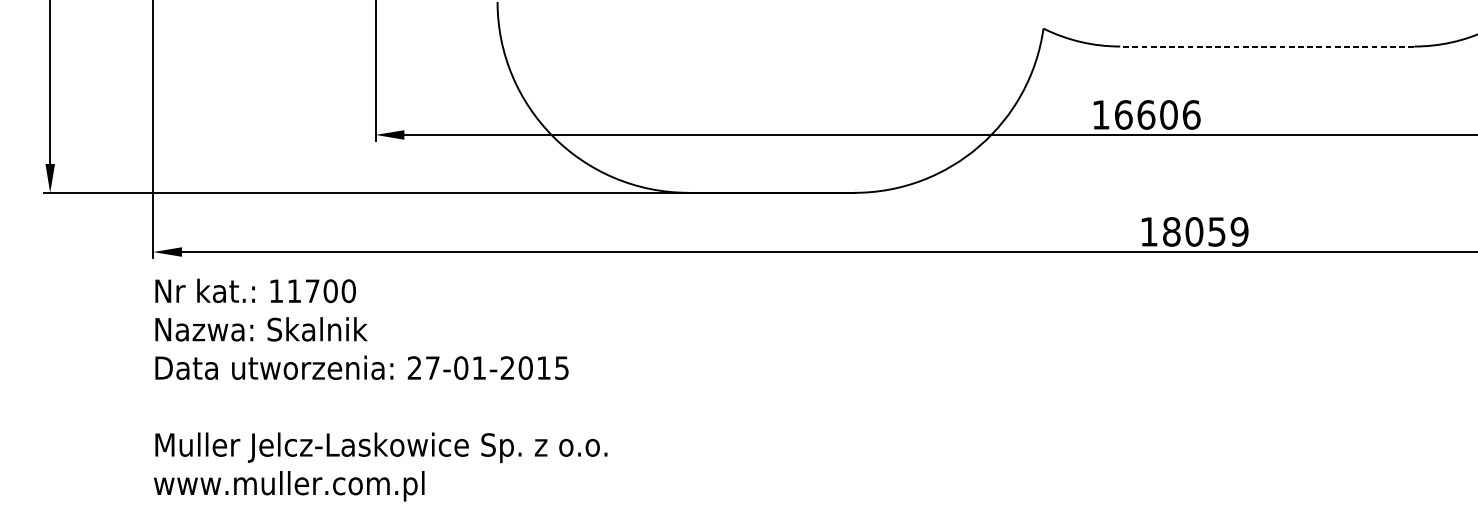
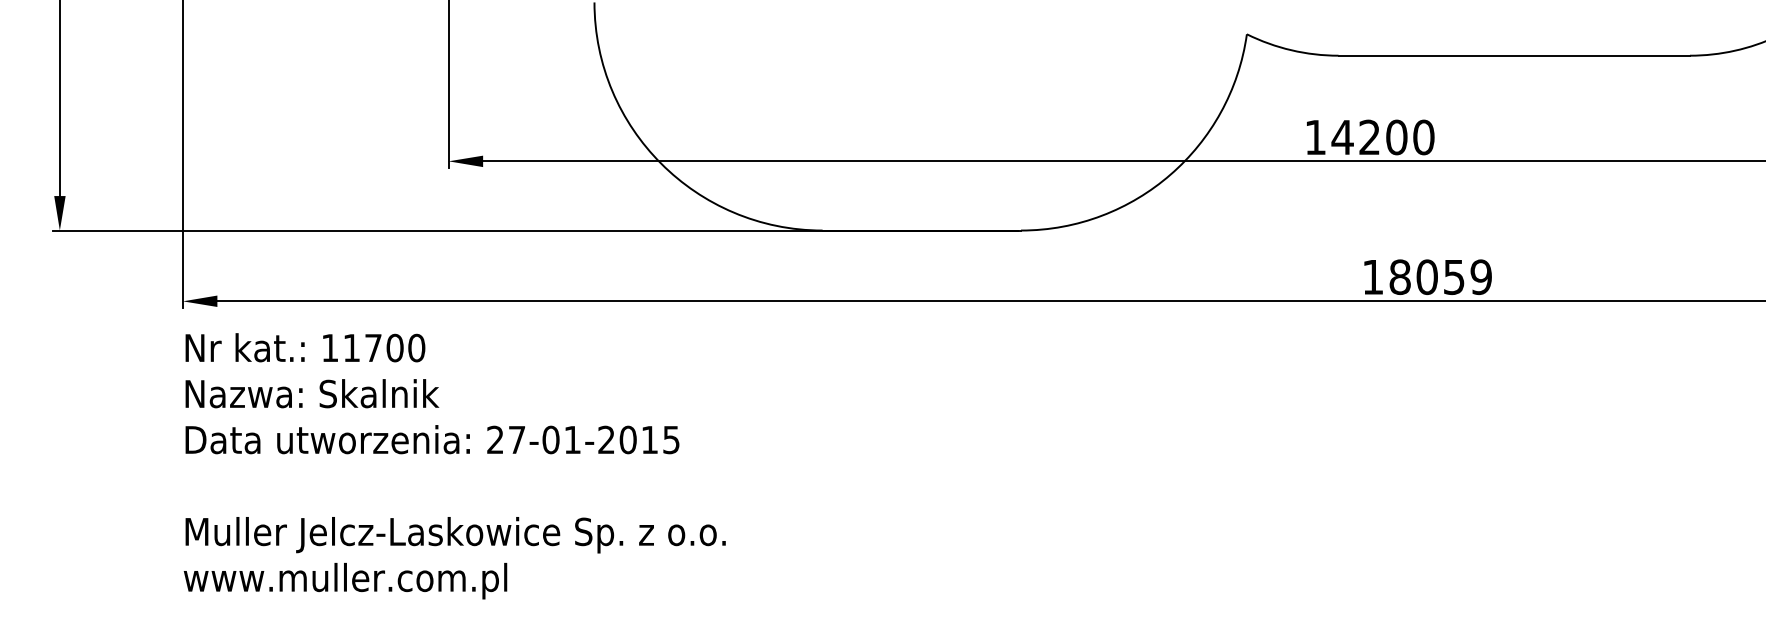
line: (1267, 46) -> (1514, 55), dashed -> solid
text: (1156, 114) -> (1382, 137), 16606 -> 14200

